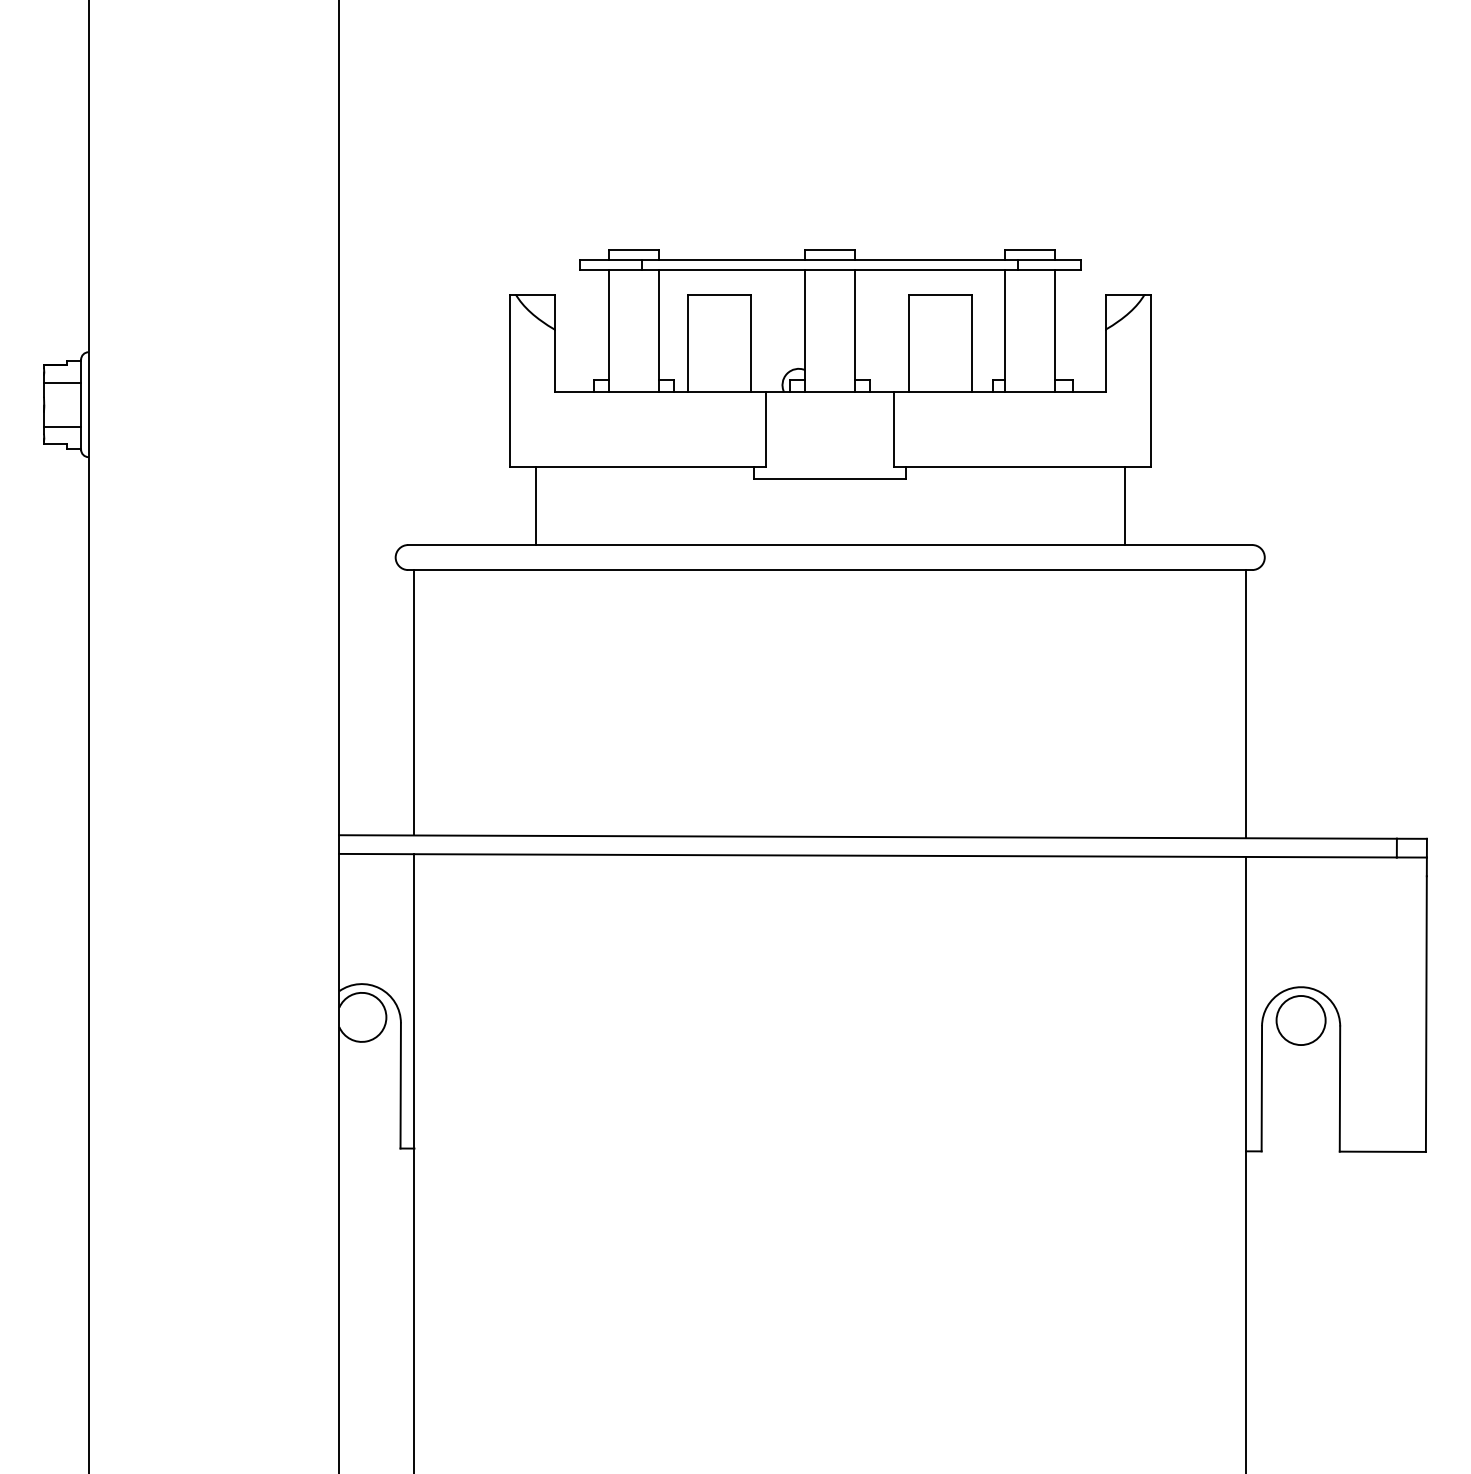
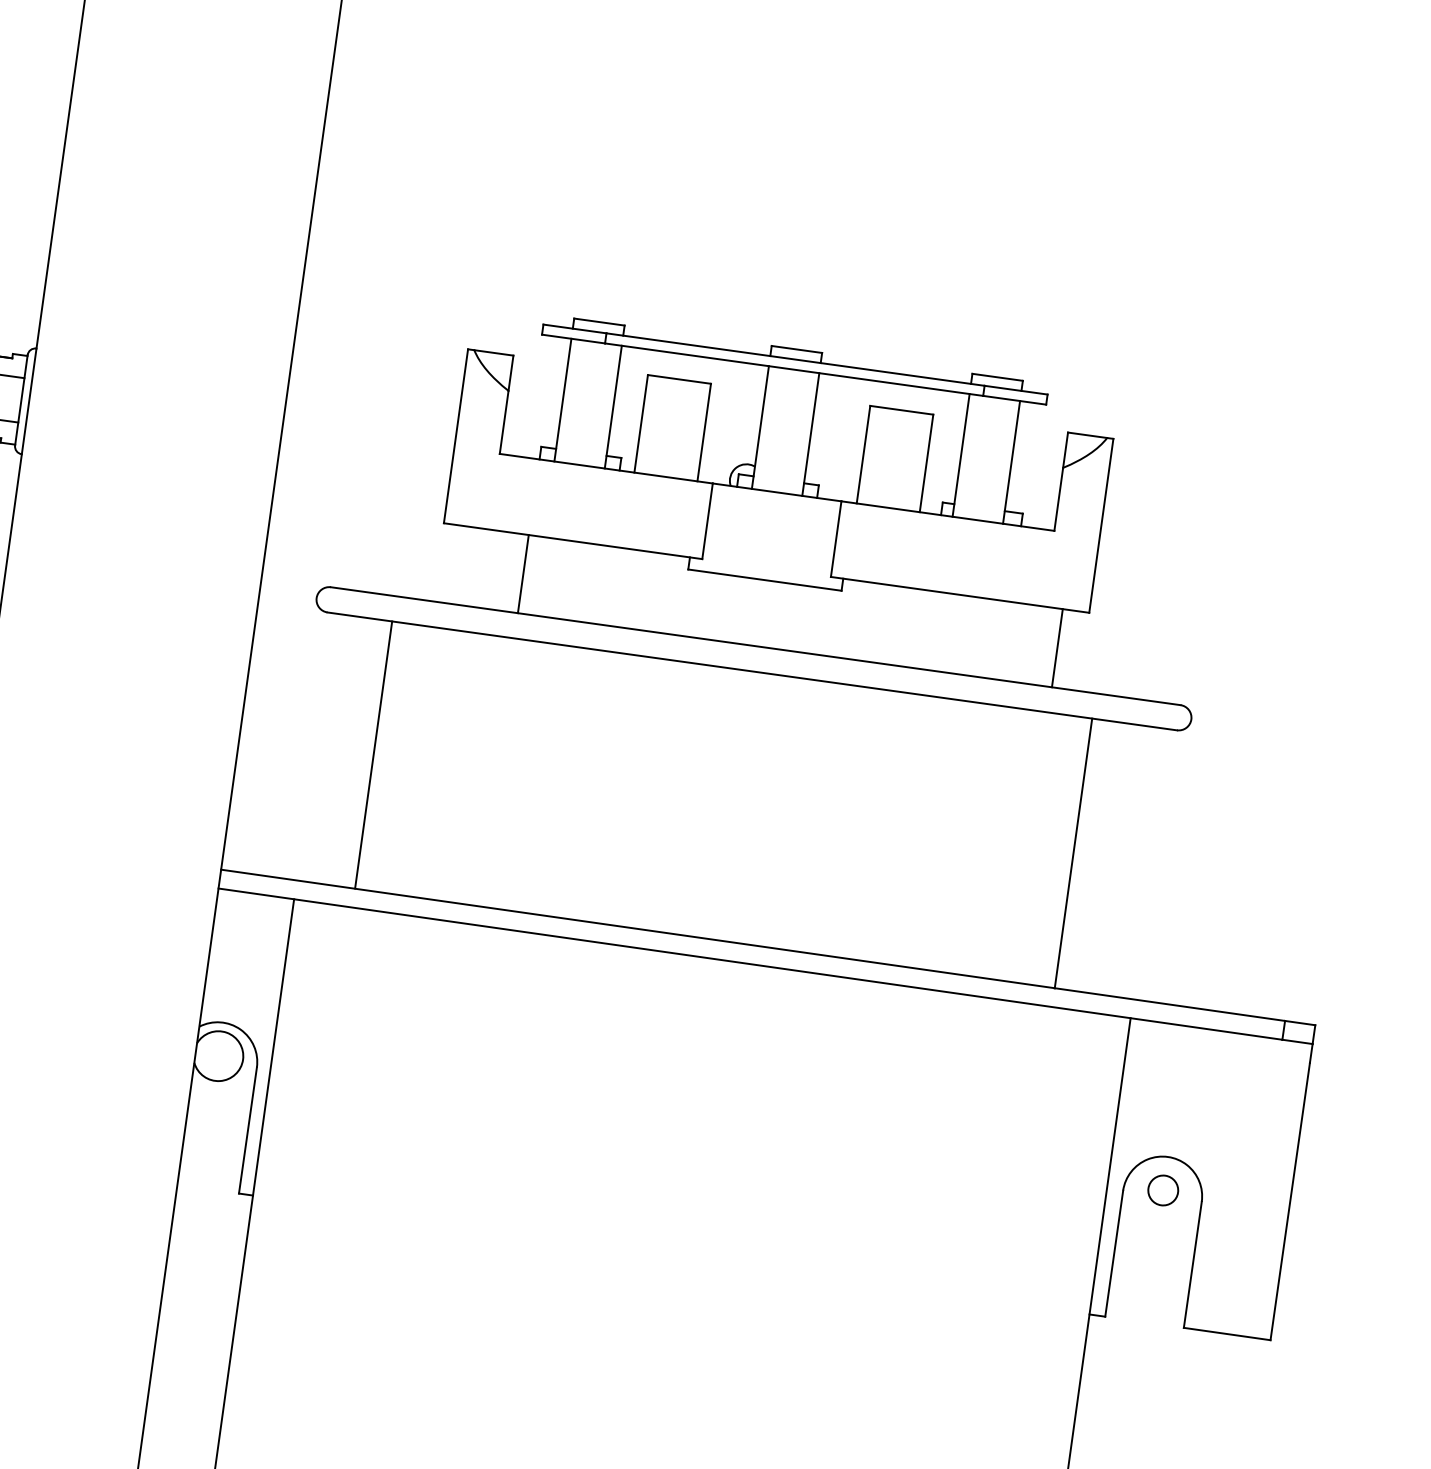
line: (535, 506) -> (522, 574), moved
line: (414, 702) -> (373, 754), moved
line: (1245, 704) -> (1072, 853), moved
circle: (1300, 1020) -> (1162, 1190), size x0.6

